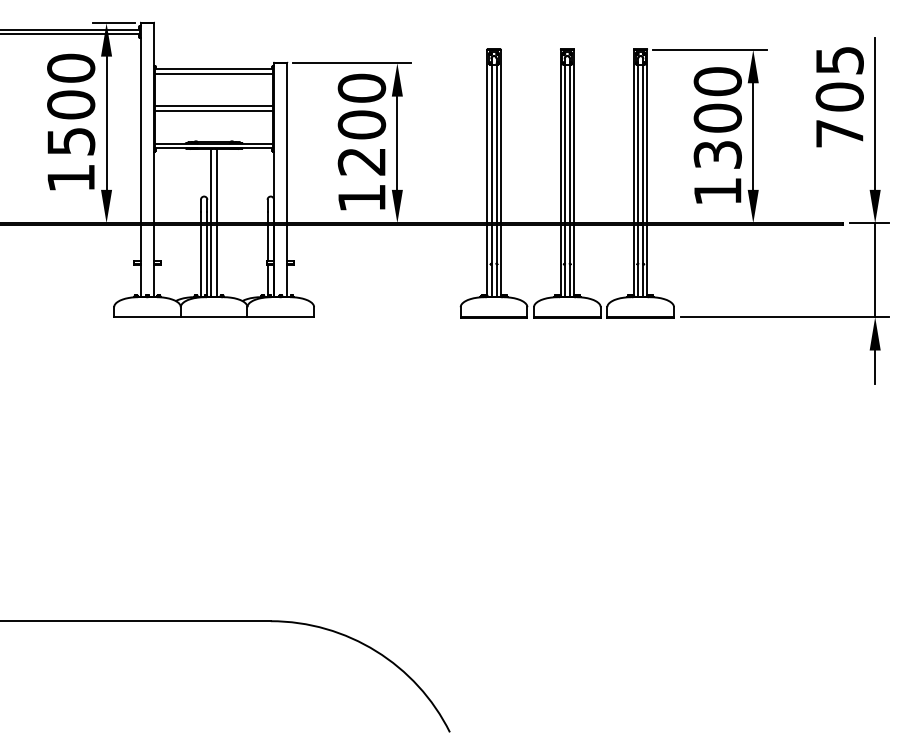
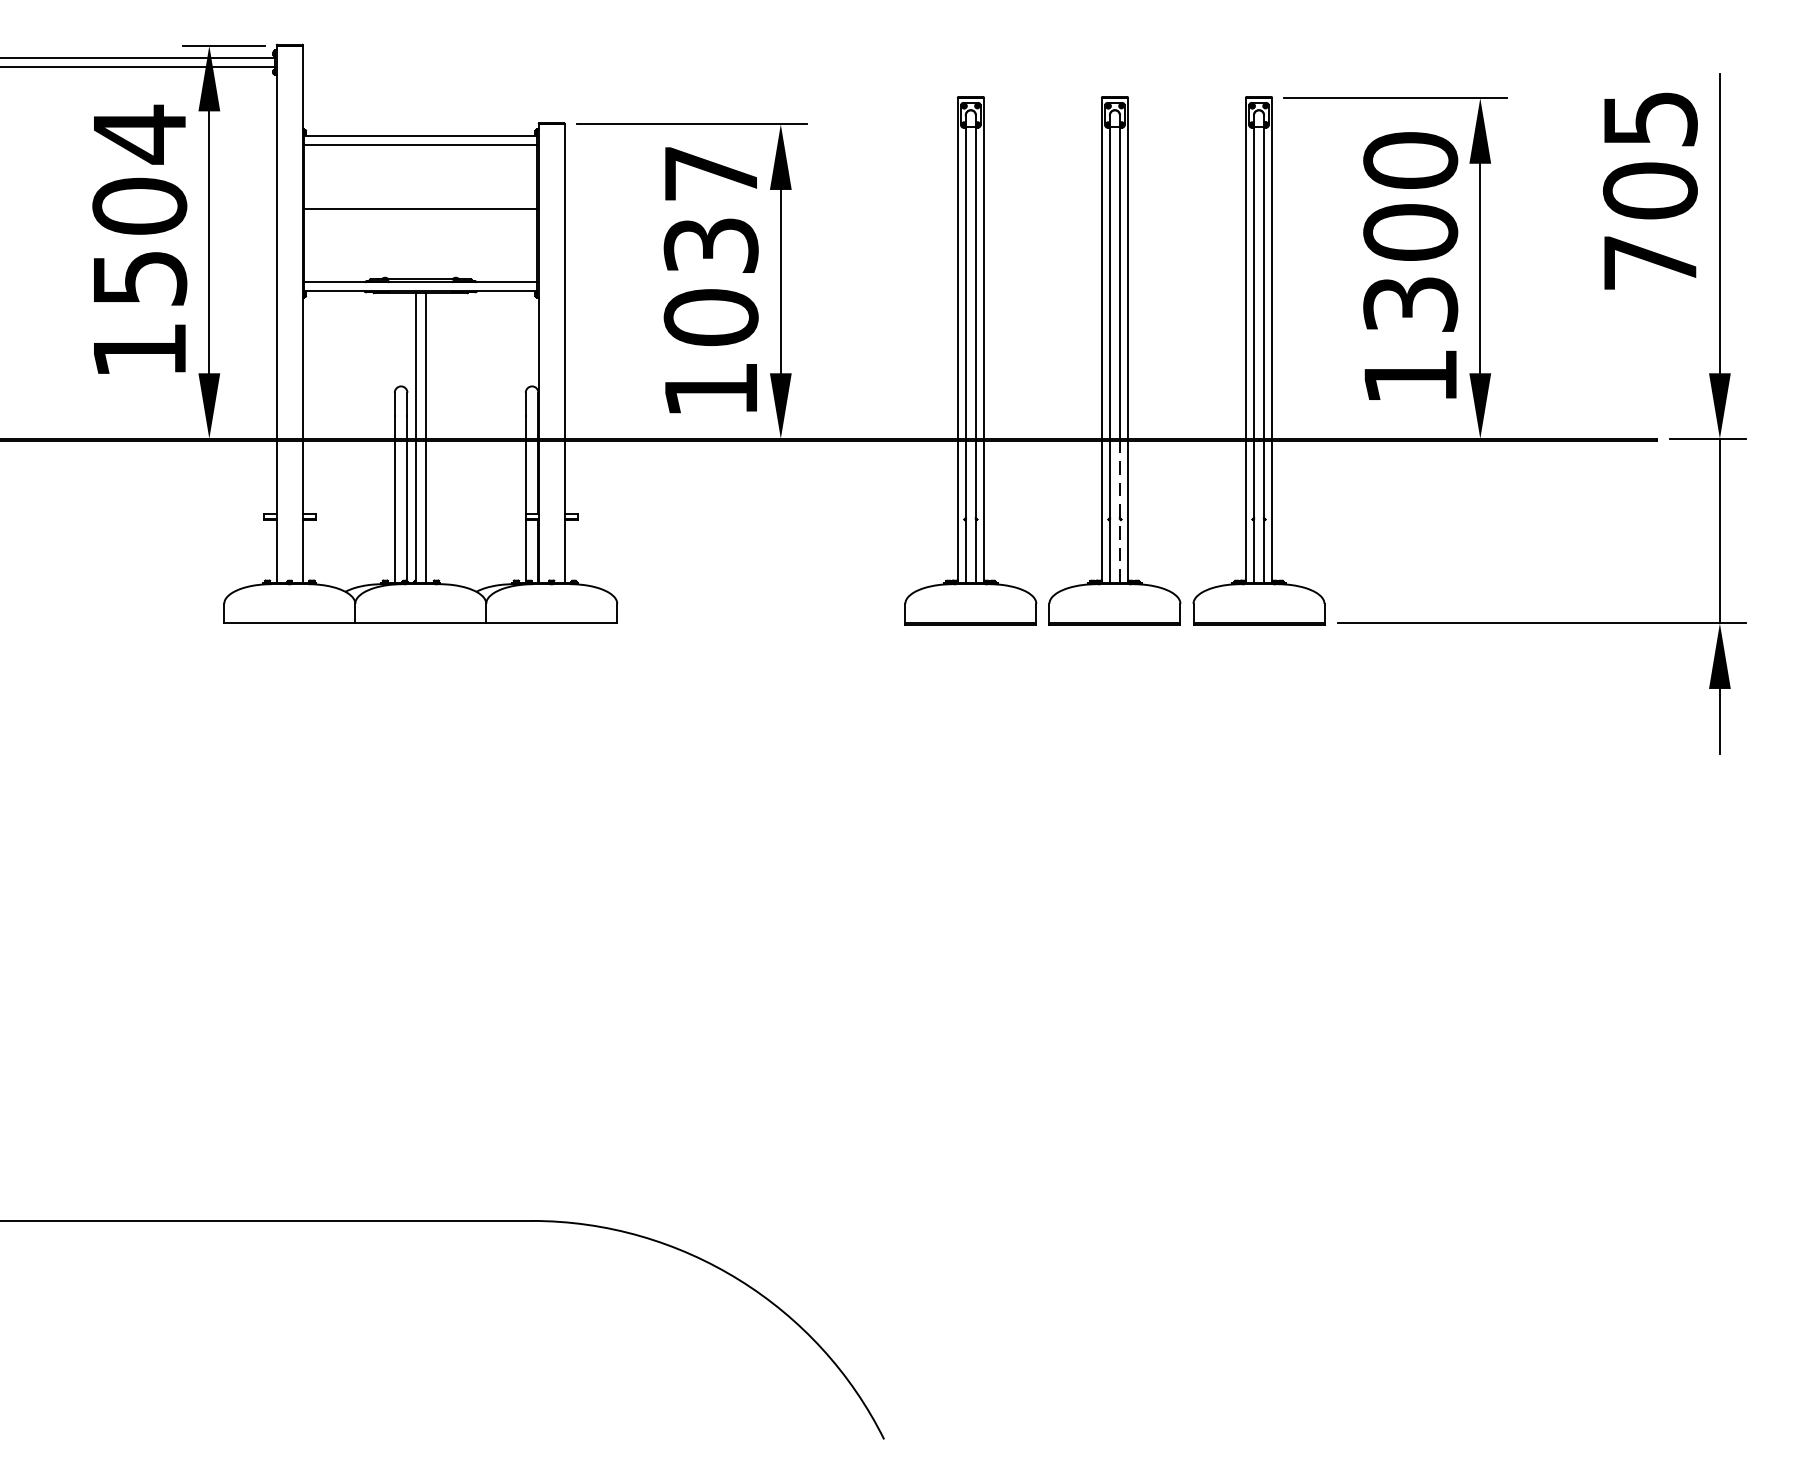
text: (71, 68) -> (140, 134), 1500 -> 1504
line: (213, 110) -> (419, 217), removed
text: (361, 124) -> (710, 244), 1200 -> 1037
line: (569, 260) -> (1119, 512), solid -> dashed

